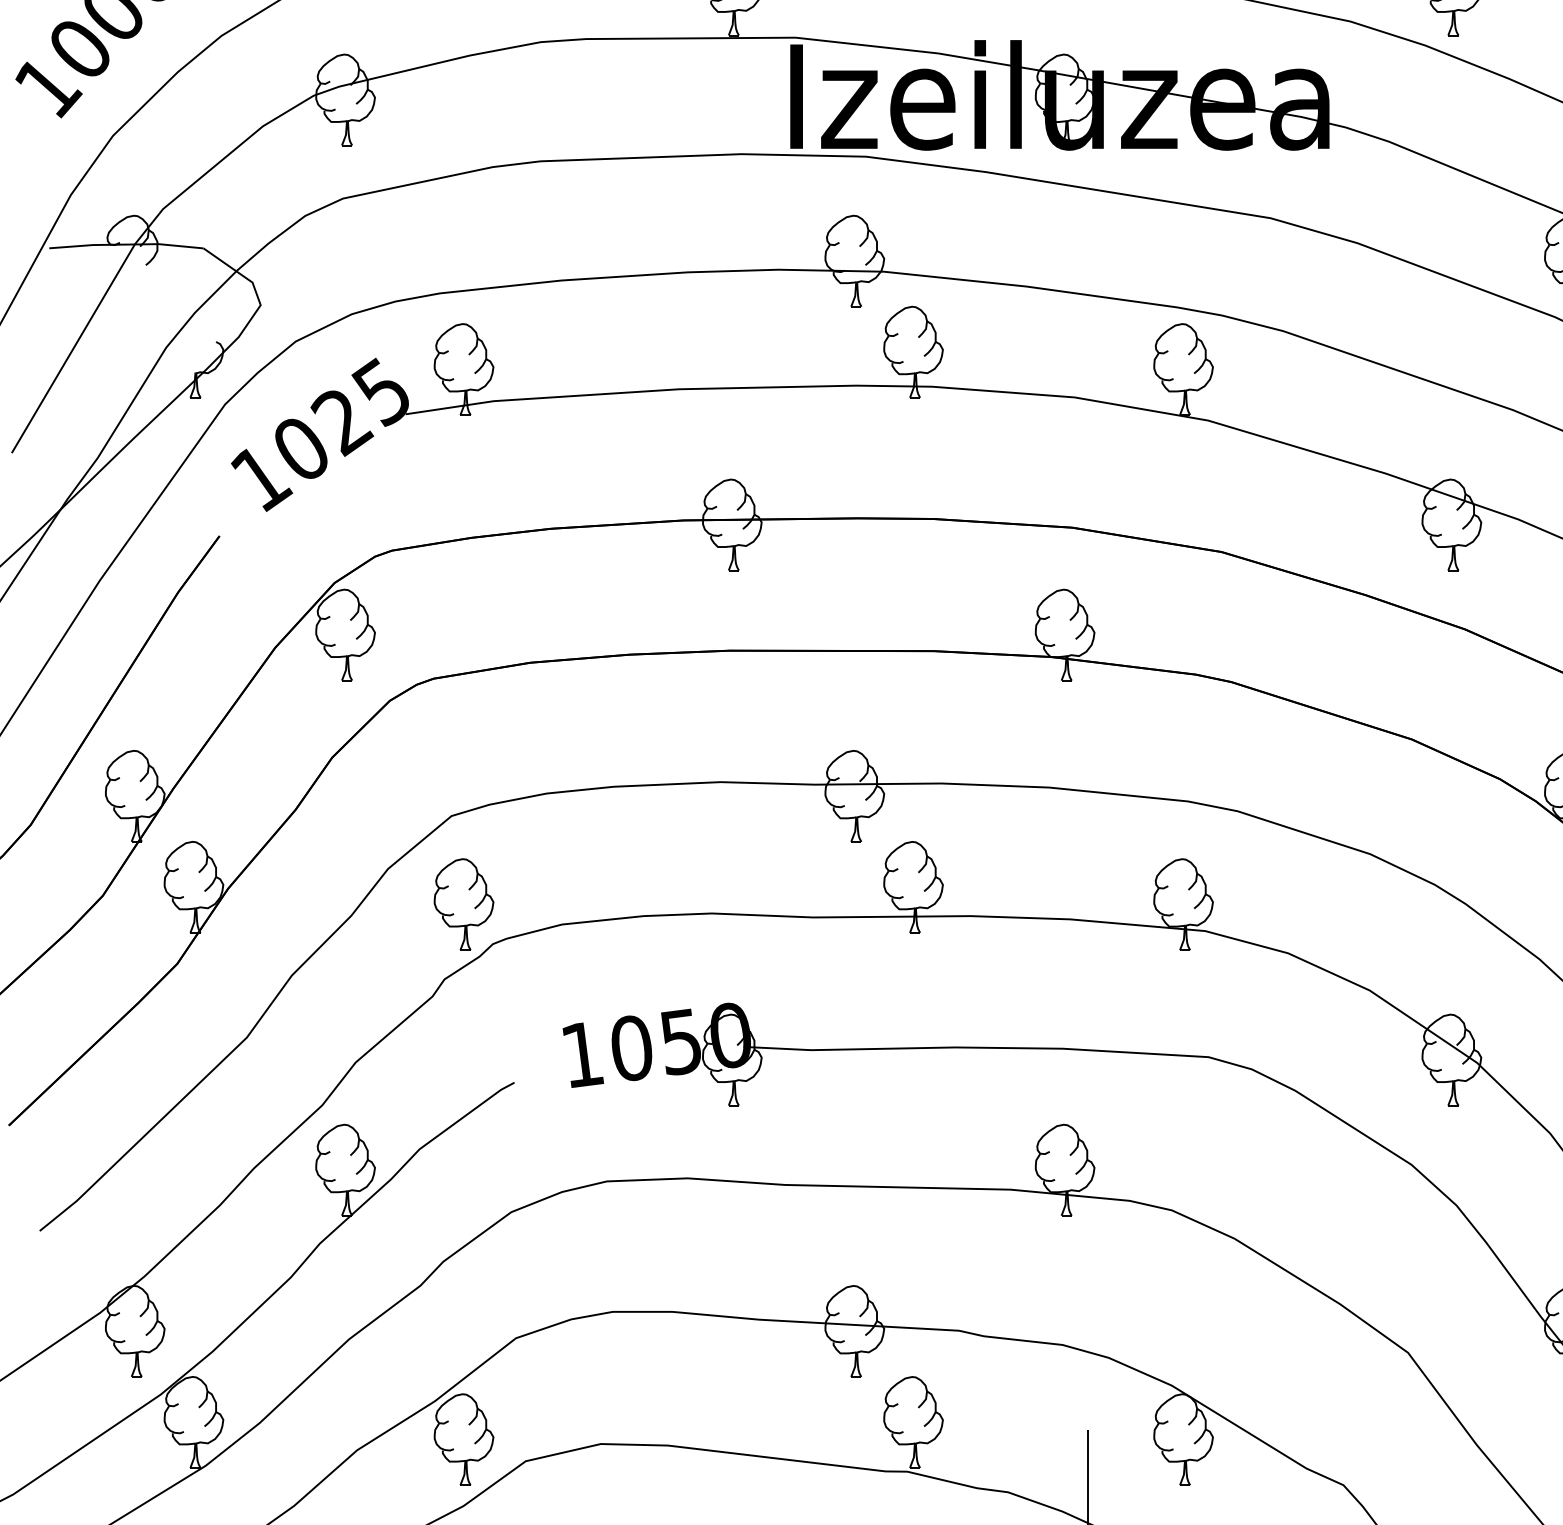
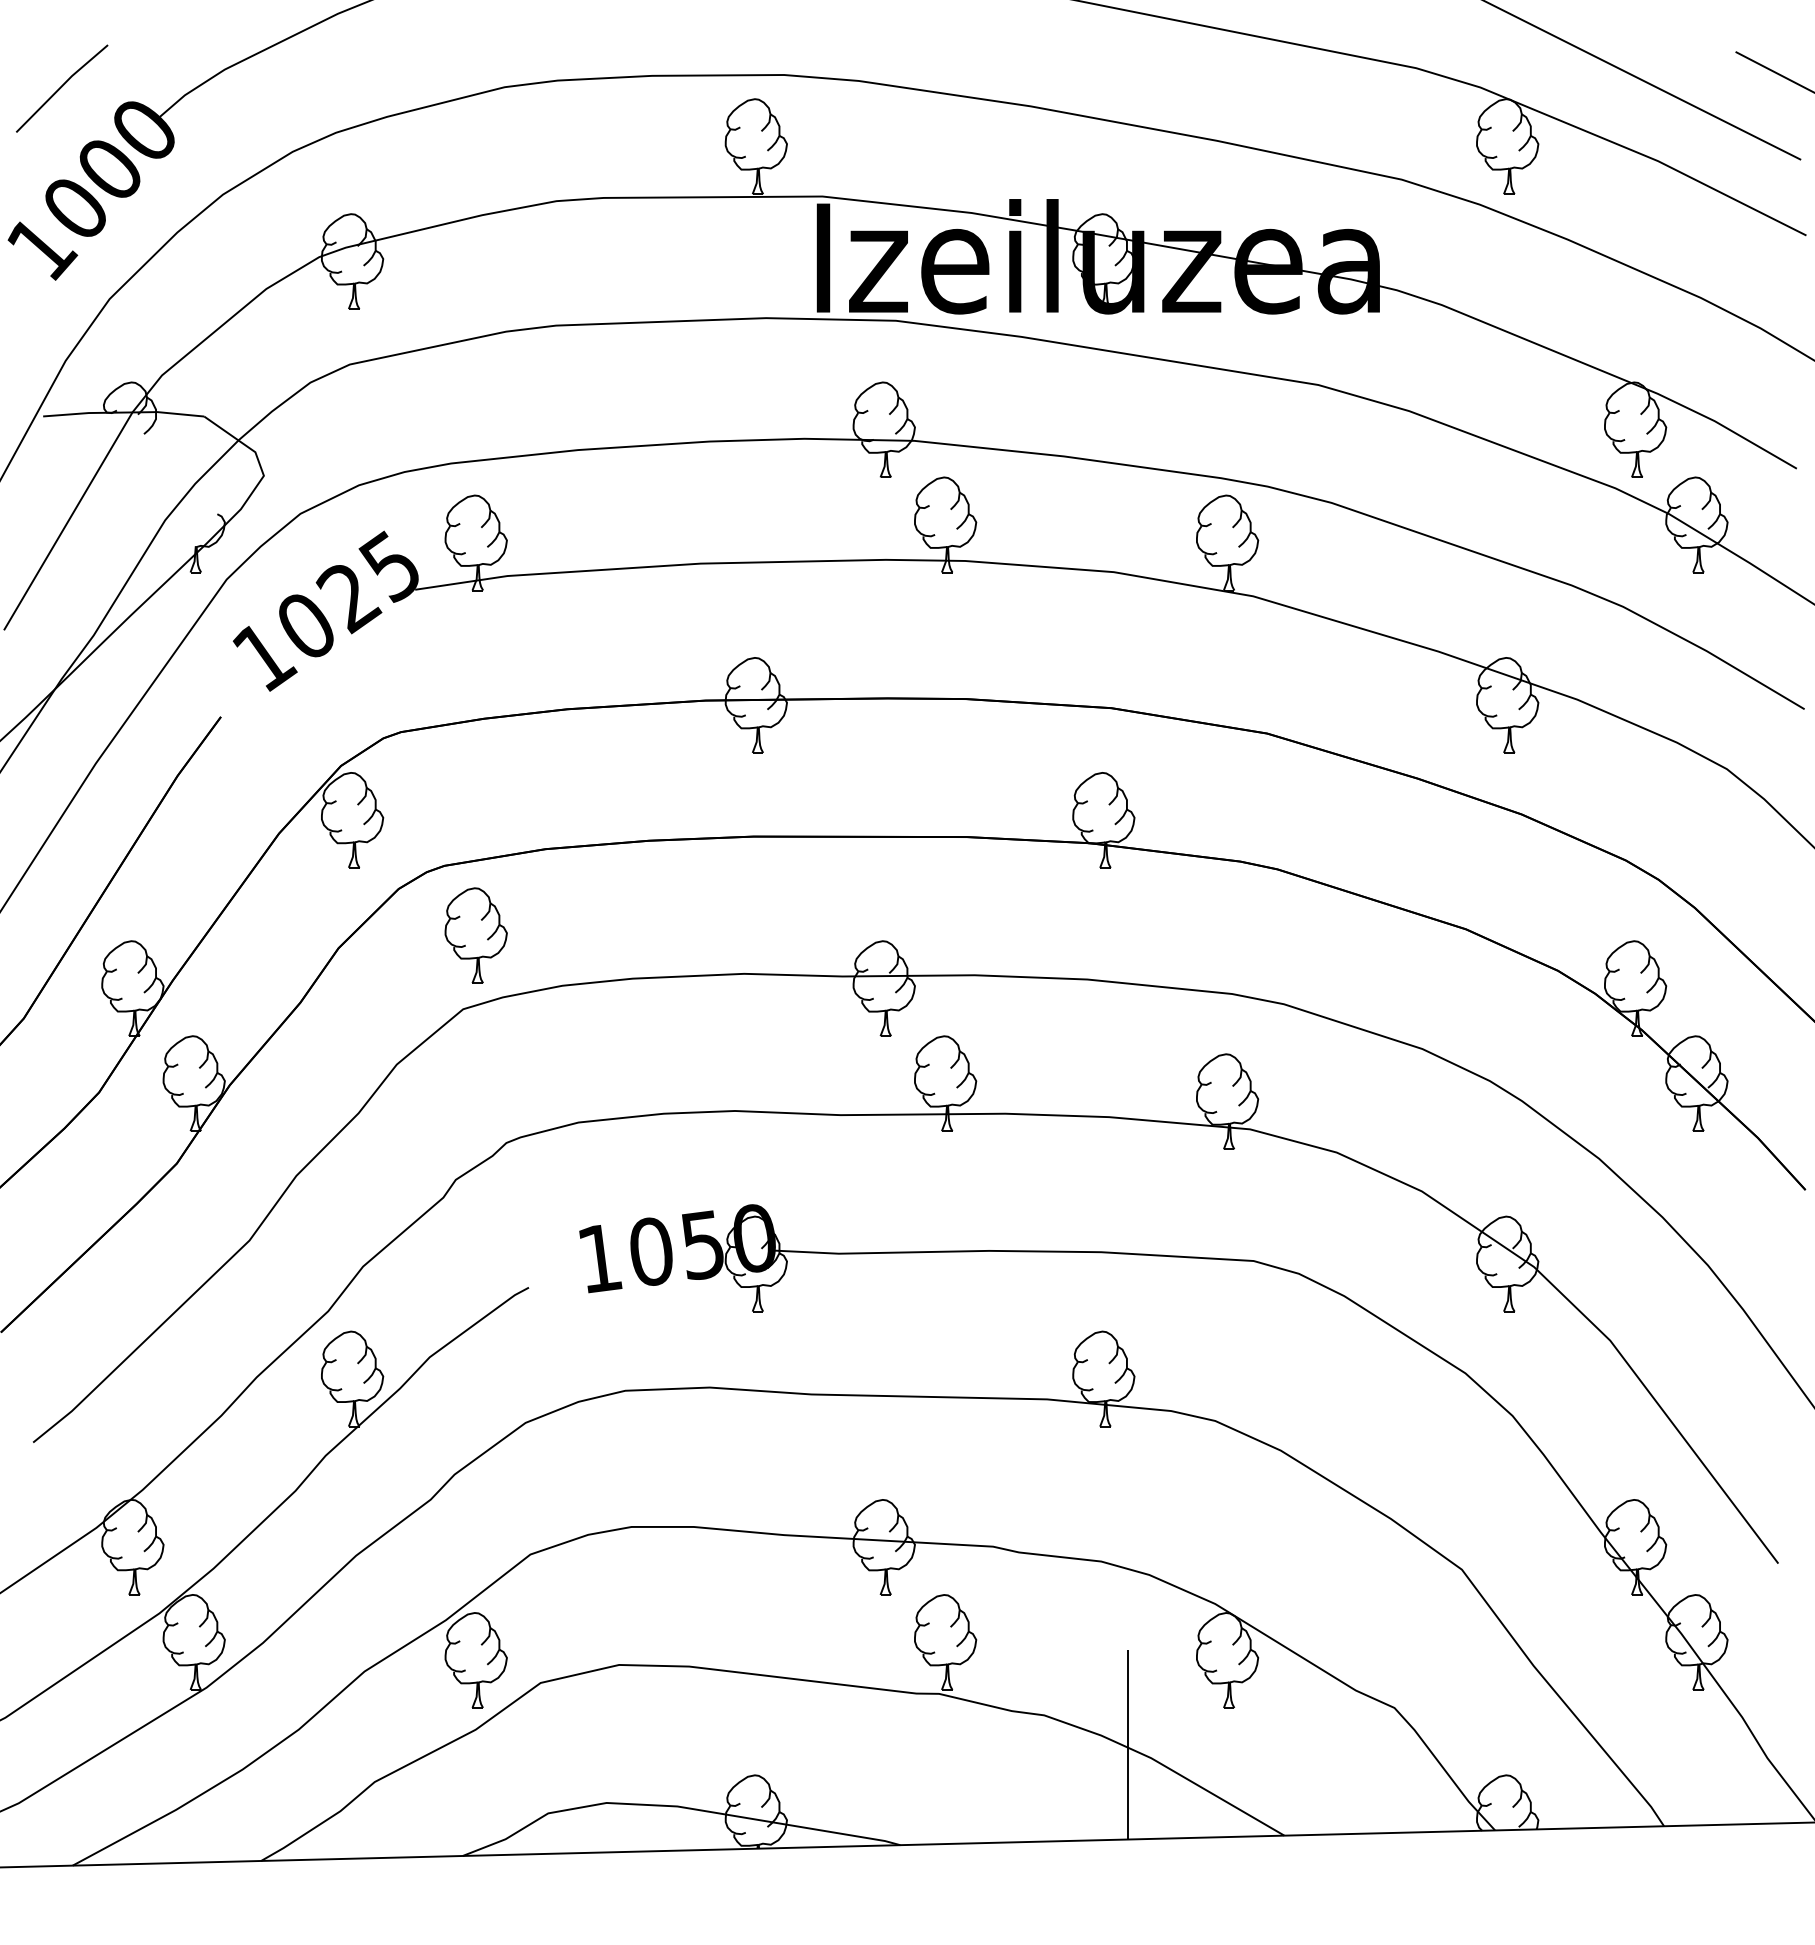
part: (463, 904) -> (475, 935), moved

